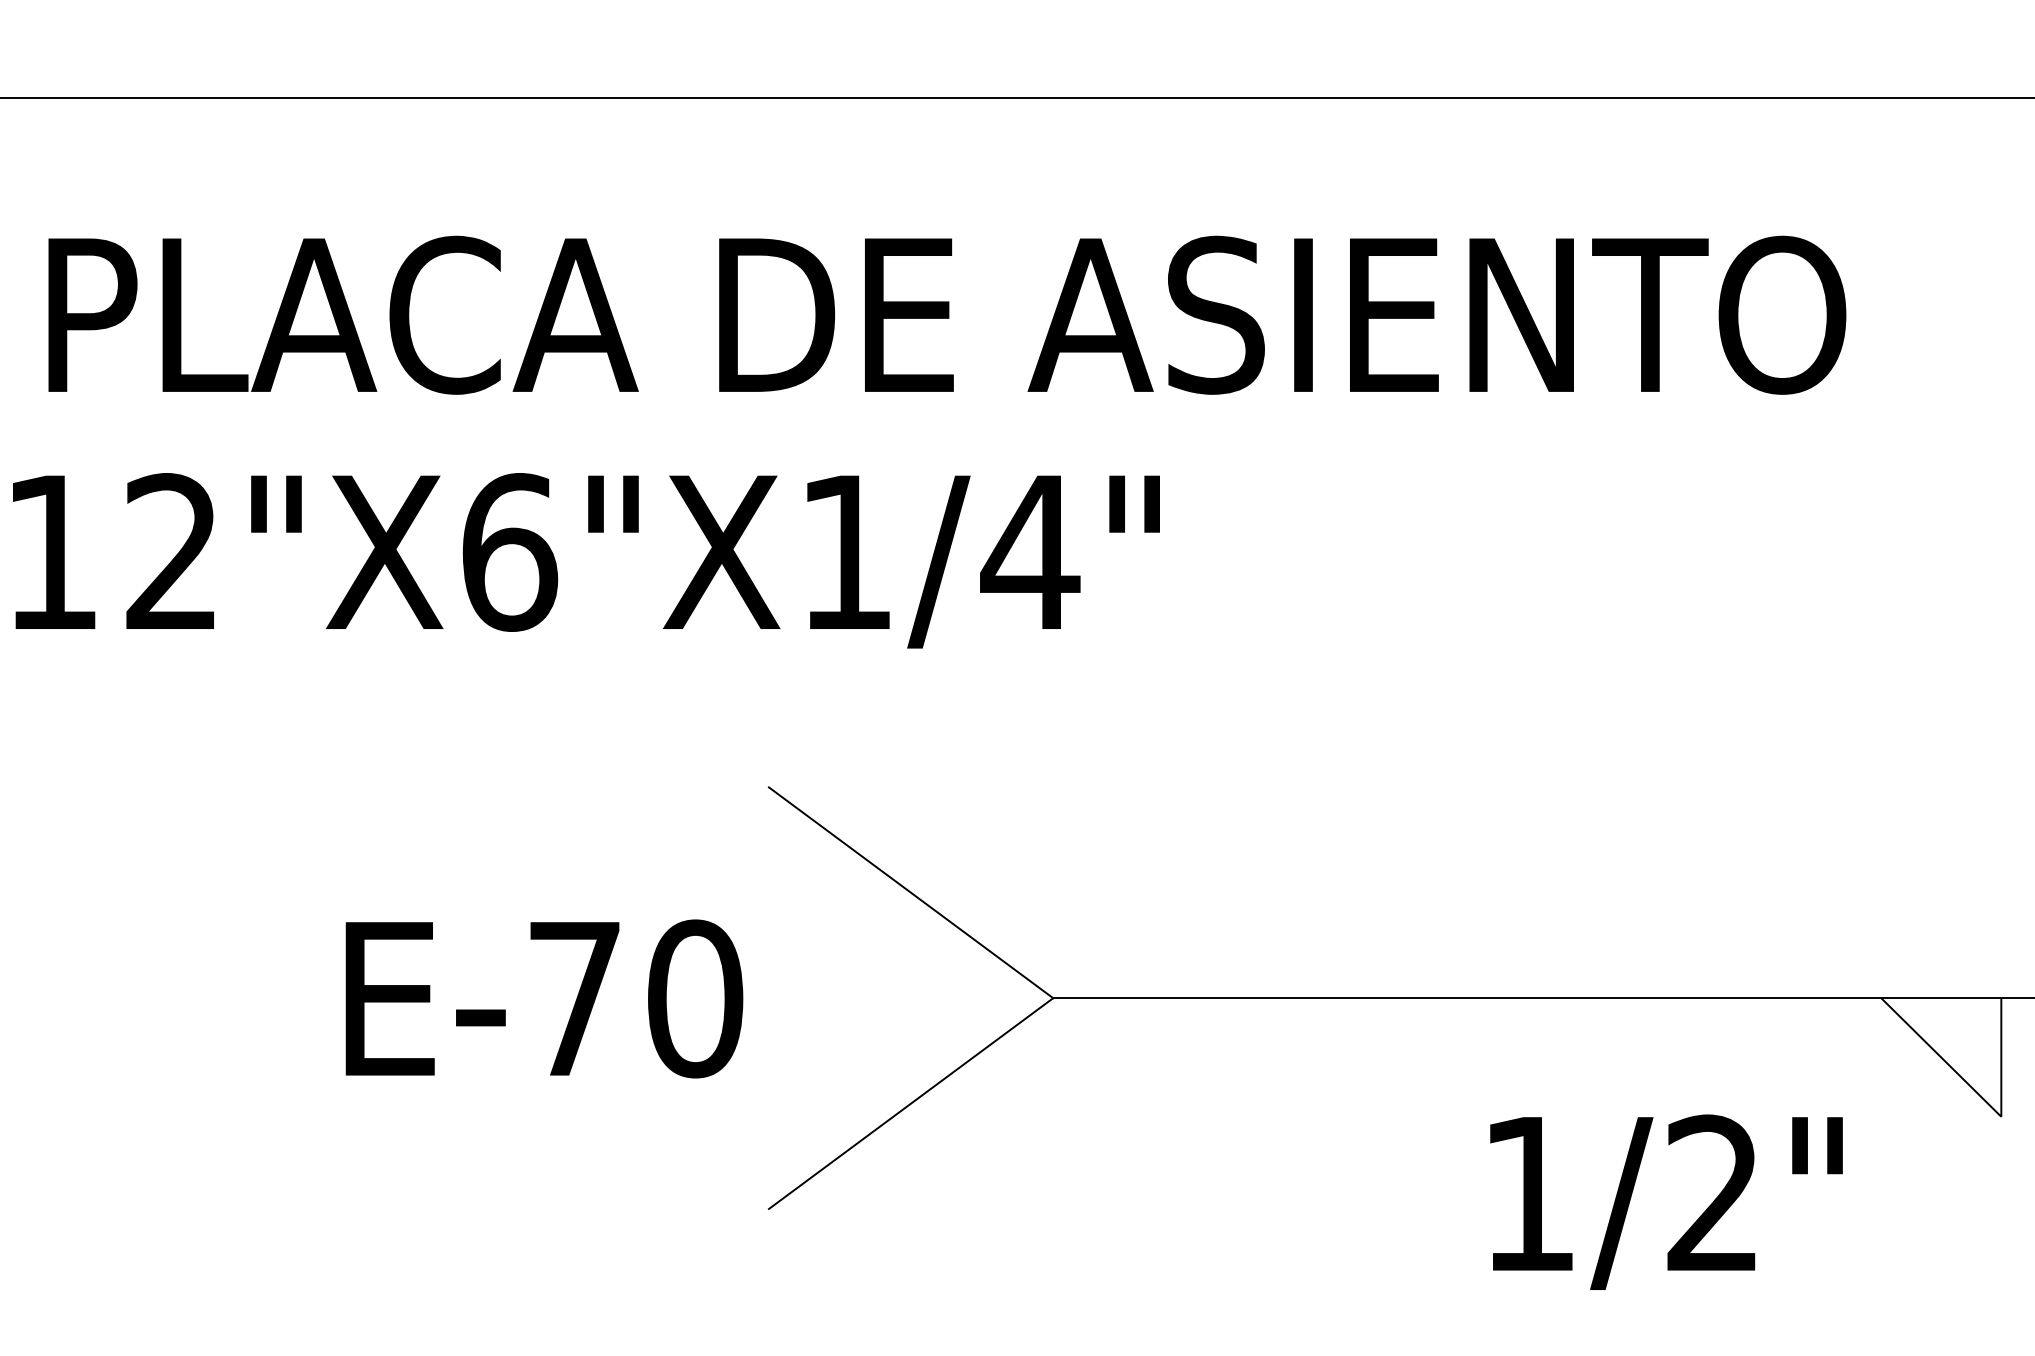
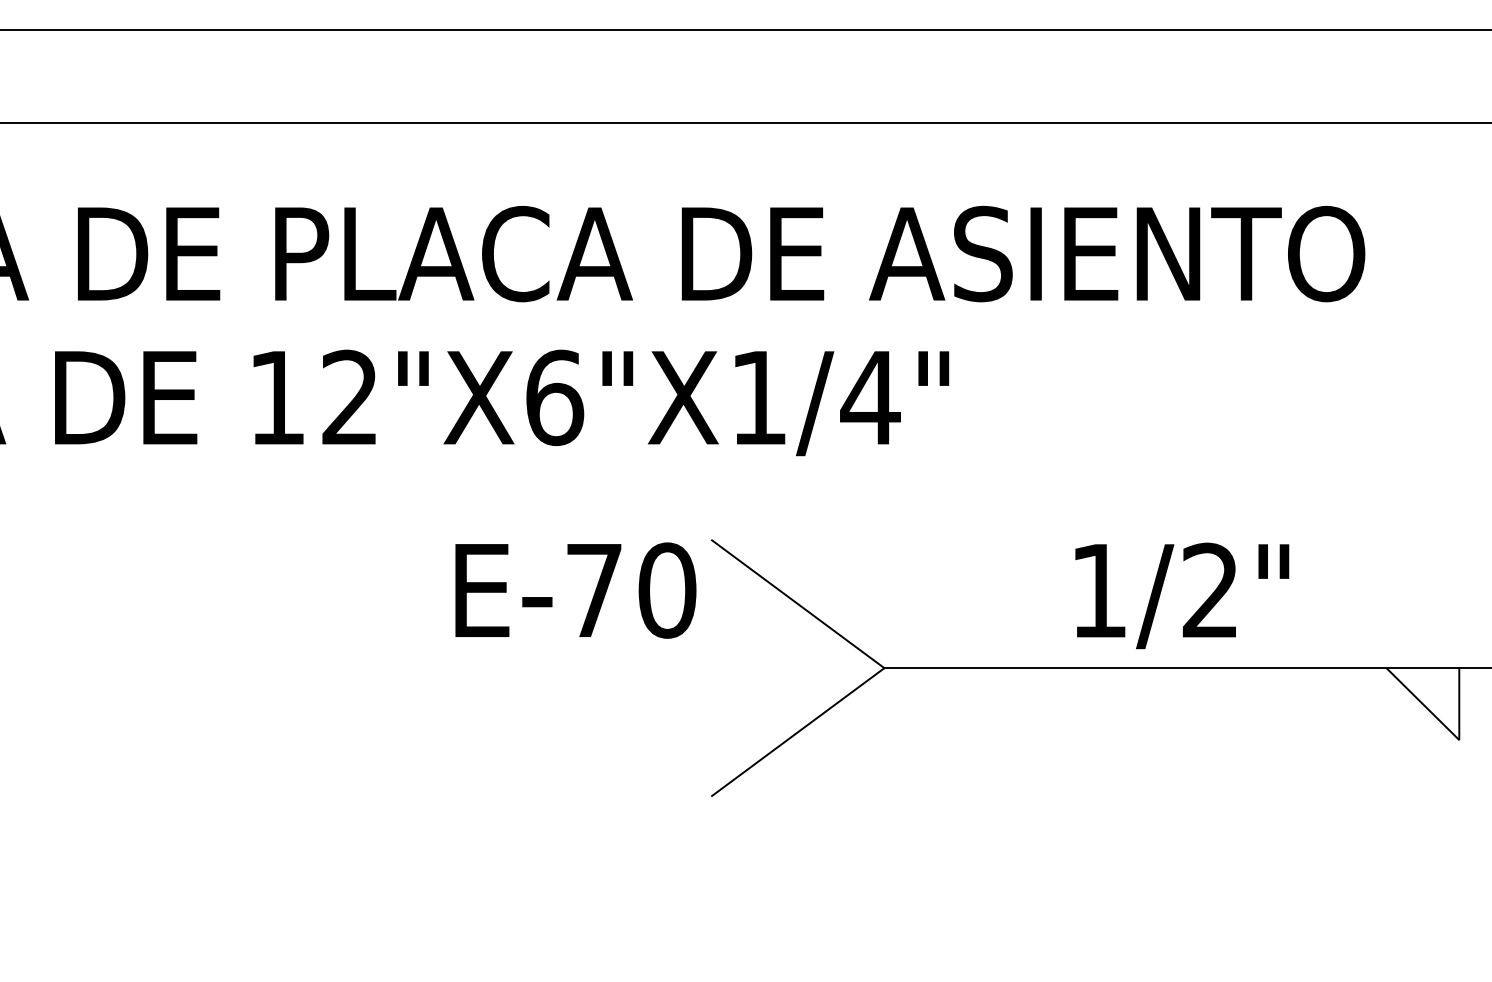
text: (543, 998) -> (575, 590), moved
text: (1666, 1201) -> (1182, 595), moved

